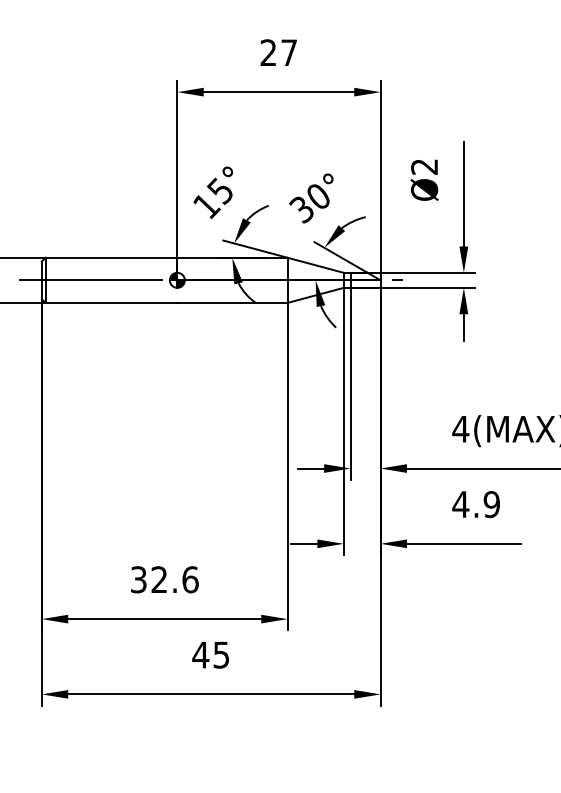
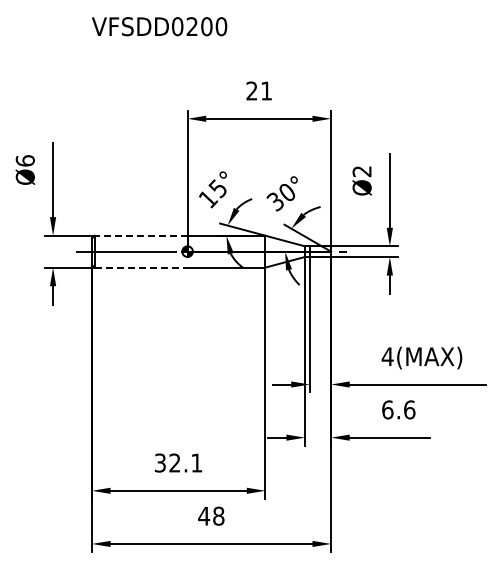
text: (289, 52) -> (266, 90), 27 -> 21
line: (112, 257) -> (141, 235), solid -> dashed
line: (112, 302) -> (141, 267), solid -> dashed
text: (476, 503) -> (398, 409), 4.9 -> 6.6
text: (189, 579) -> (196, 462), 32.6 -> 32.1
text: (221, 654) -> (218, 515), 45 -> 48

